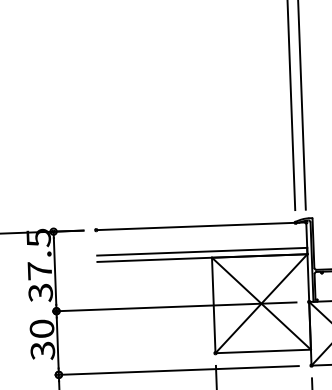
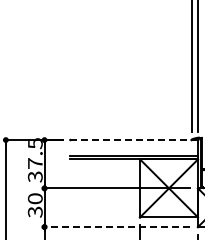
line: (201, 226) -> (134, 140), solid -> dashed
line: (177, 371) -> (116, 227), solid -> dashed

